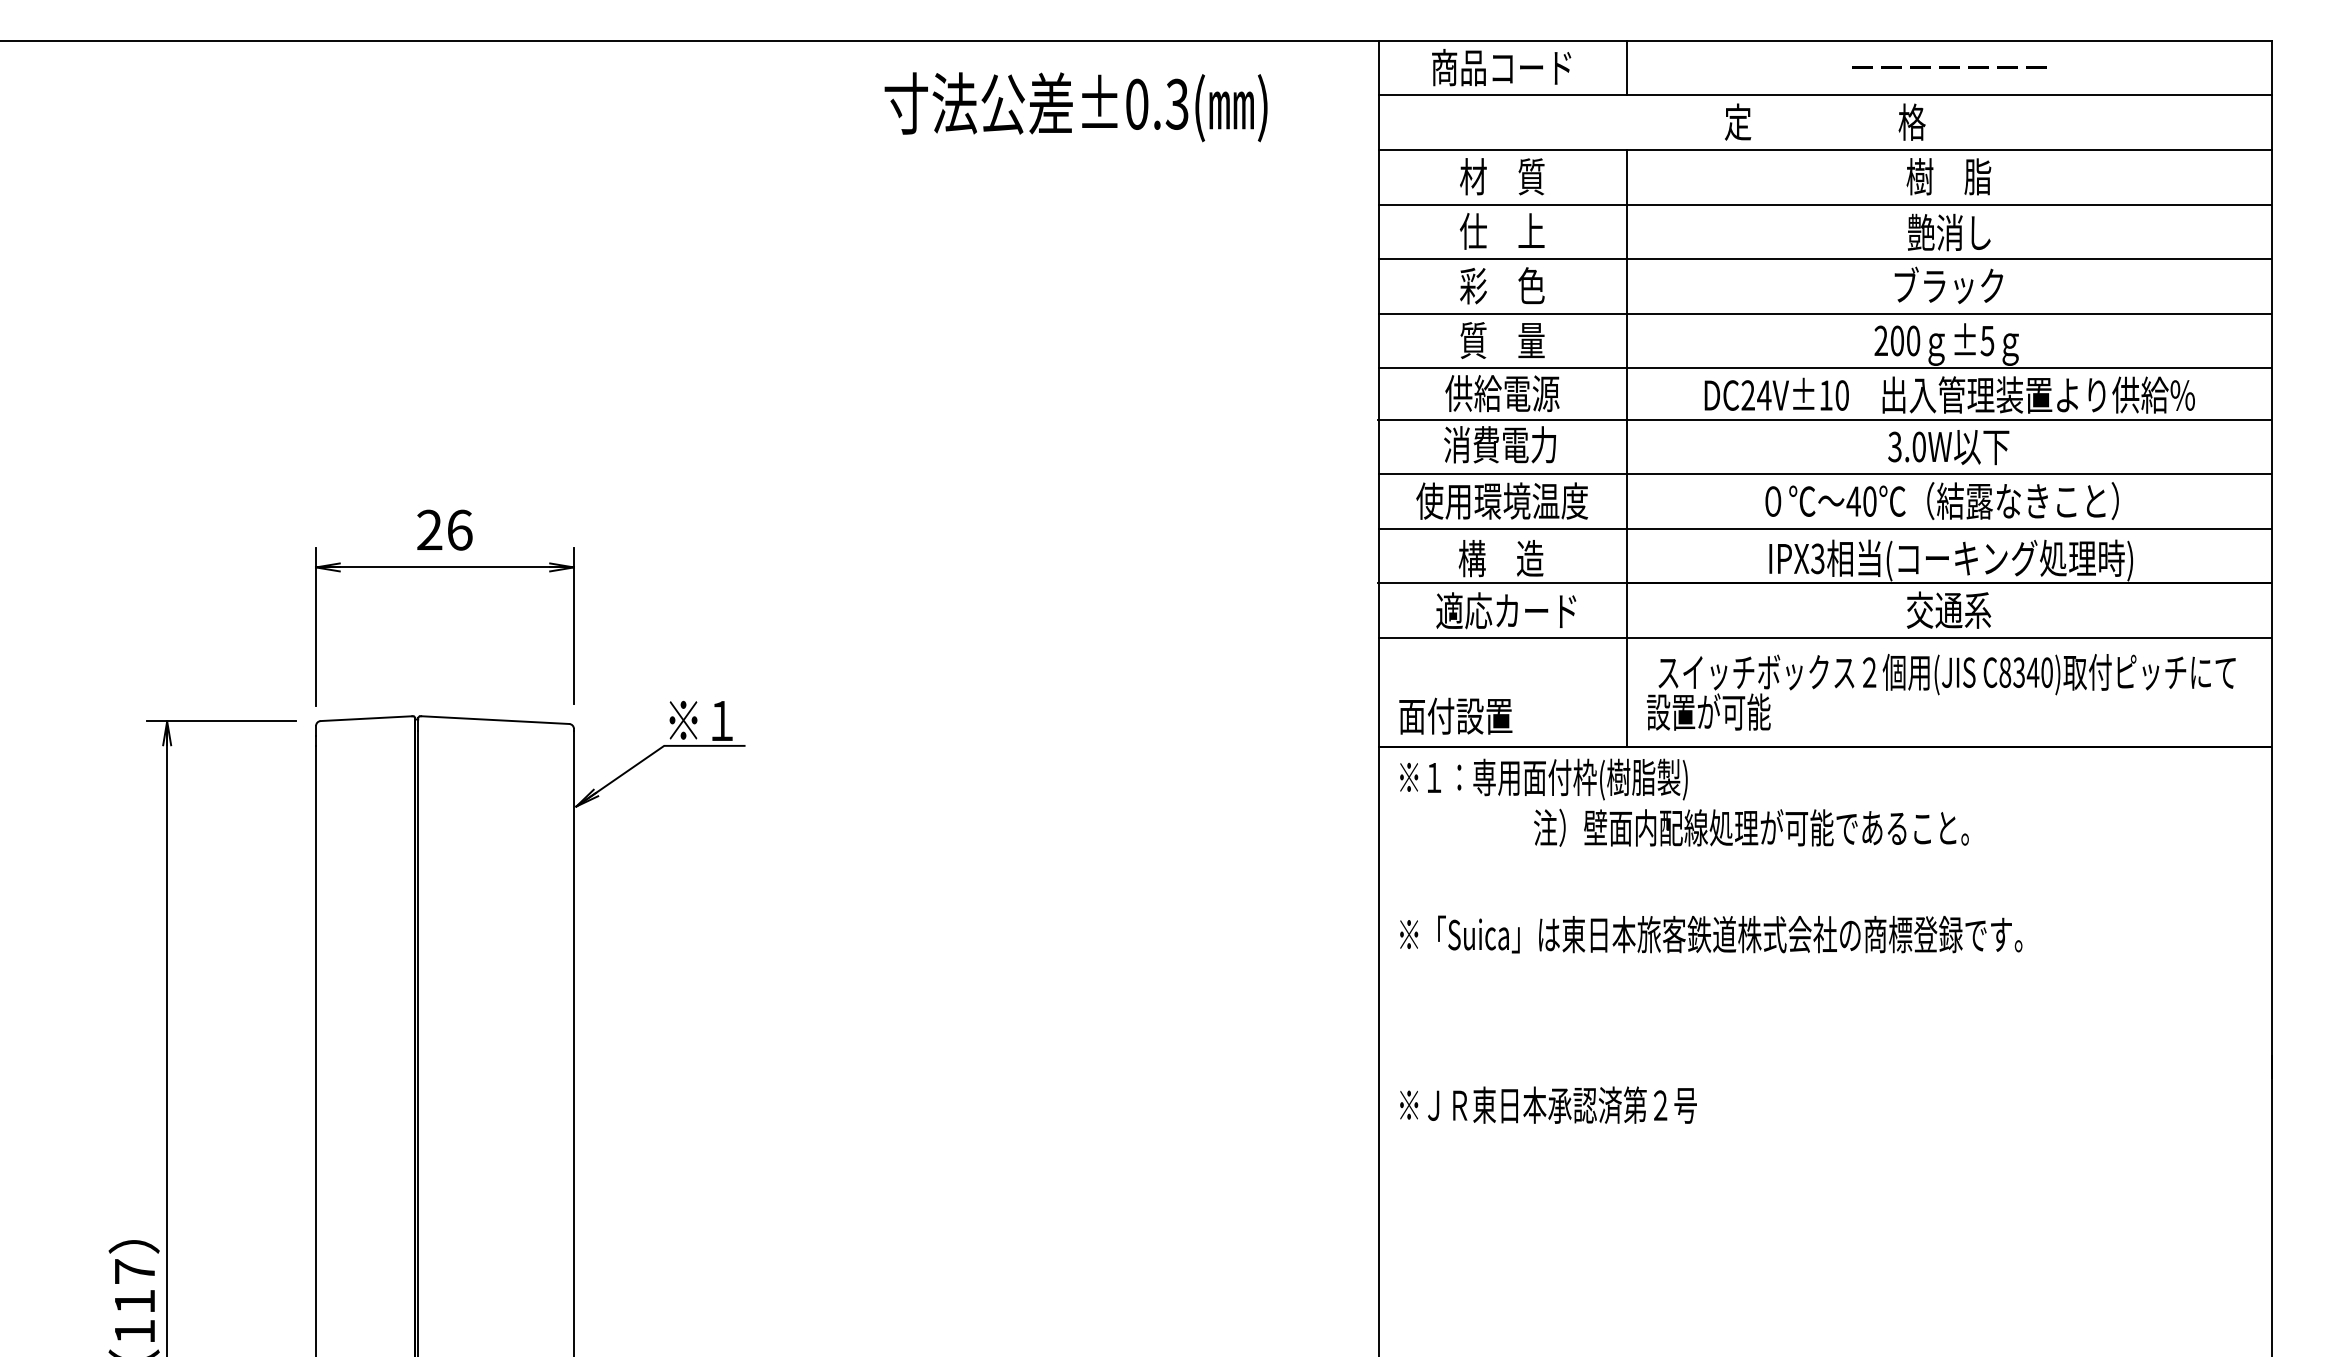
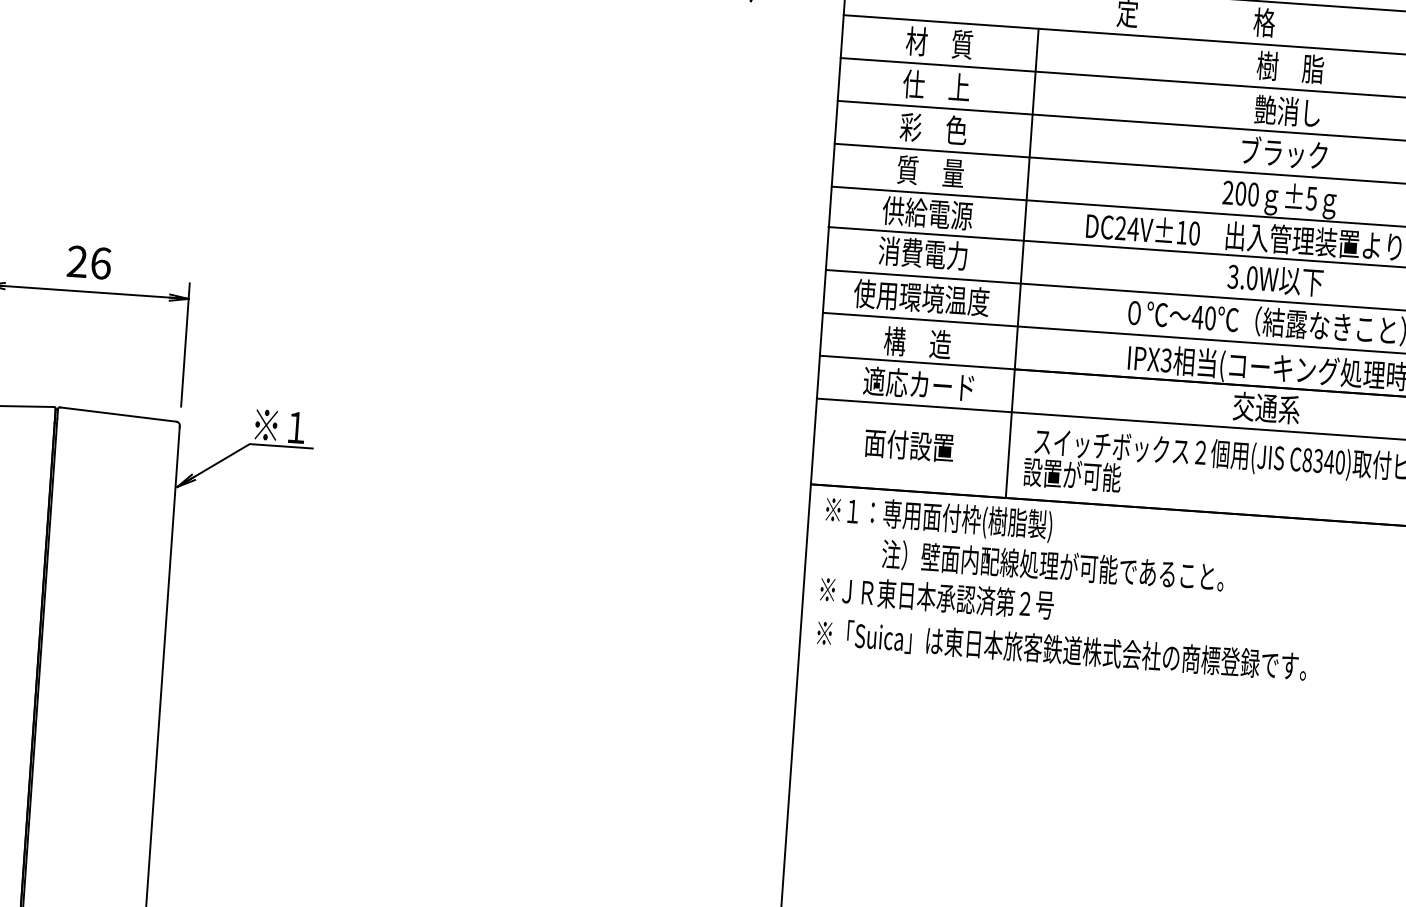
text: (1455, 715) -> (909, 444), moved
text: (1751, 827) -> (1053, 565), moved
text: (1548, 1104) -> (937, 596), moved

